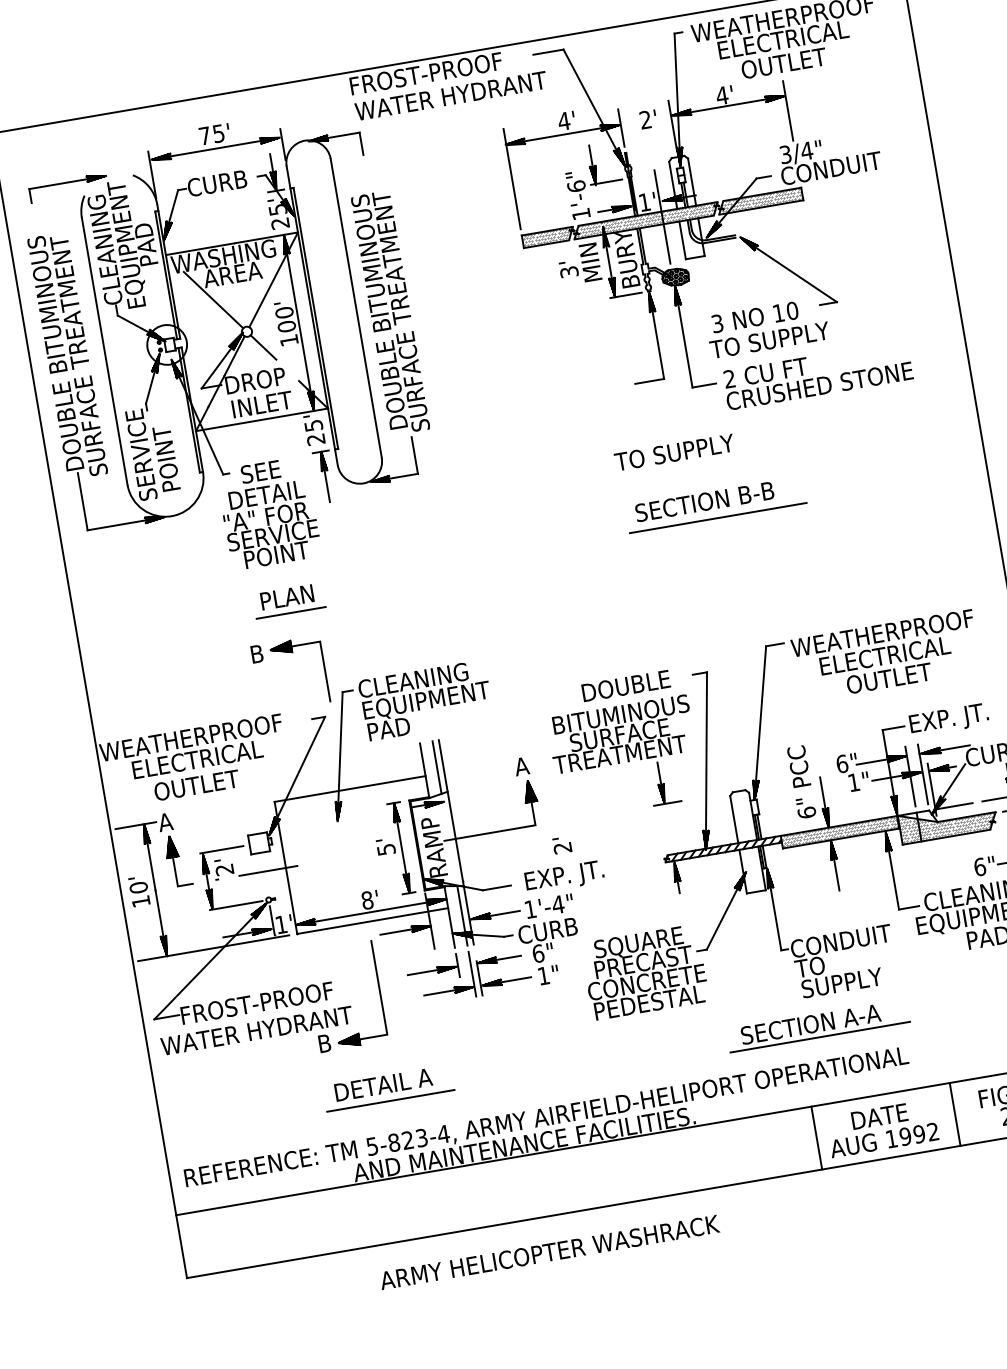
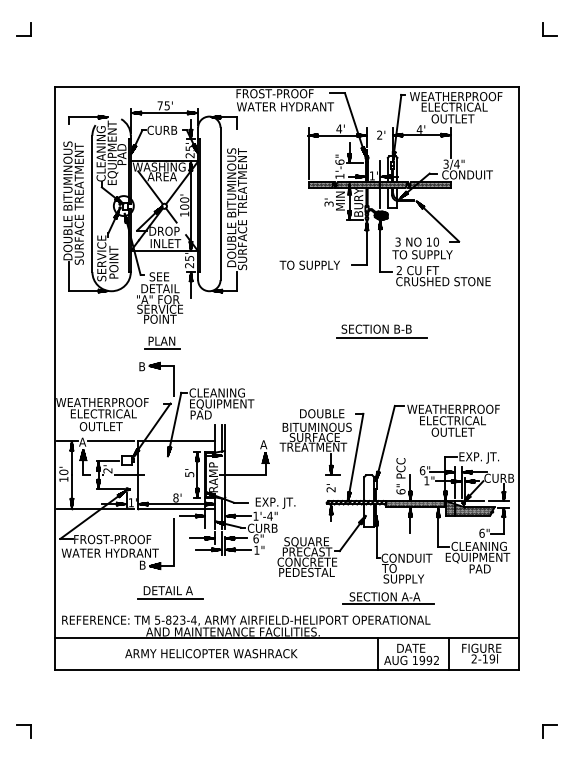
text: (673, 451) -> (309, 264), moved
line: (219, 811) -> (110, 441), added
text: (561, 846) -> (330, 488), moved
text: (549, 1252) -> (211, 653), moved

